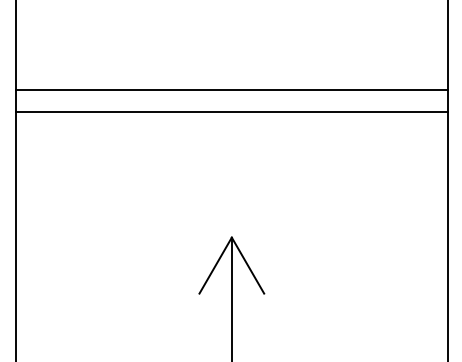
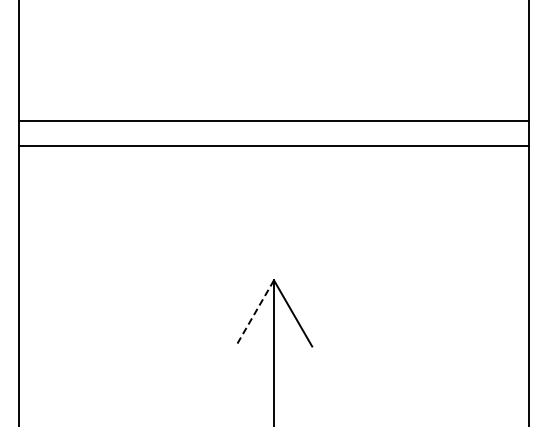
line: (231, 89) -> (273, 120), moved
line: (231, 112) -> (273, 146), moved
line: (215, 265) -> (254, 313), solid -> dashed

